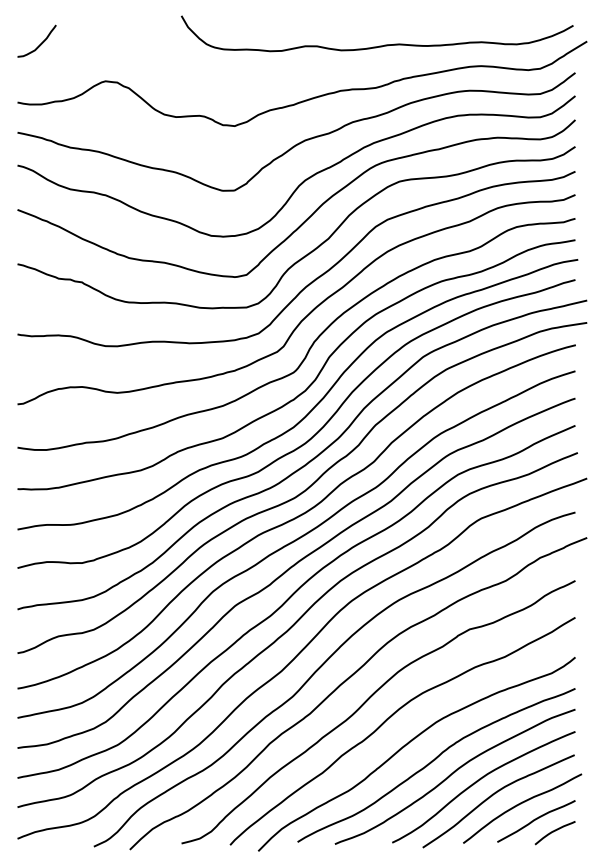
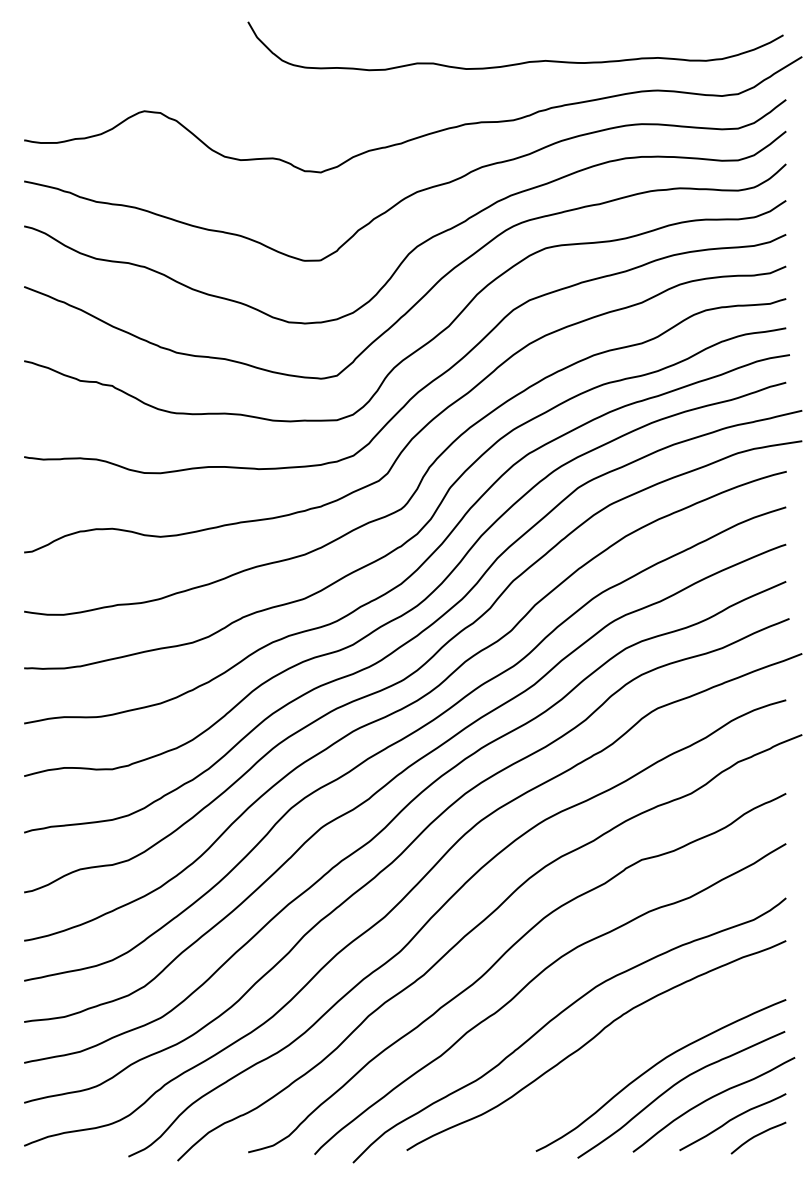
curve: (40, 43) -> (55, 59), removed
curve: (452, 774) -> (618, 1058), removed

